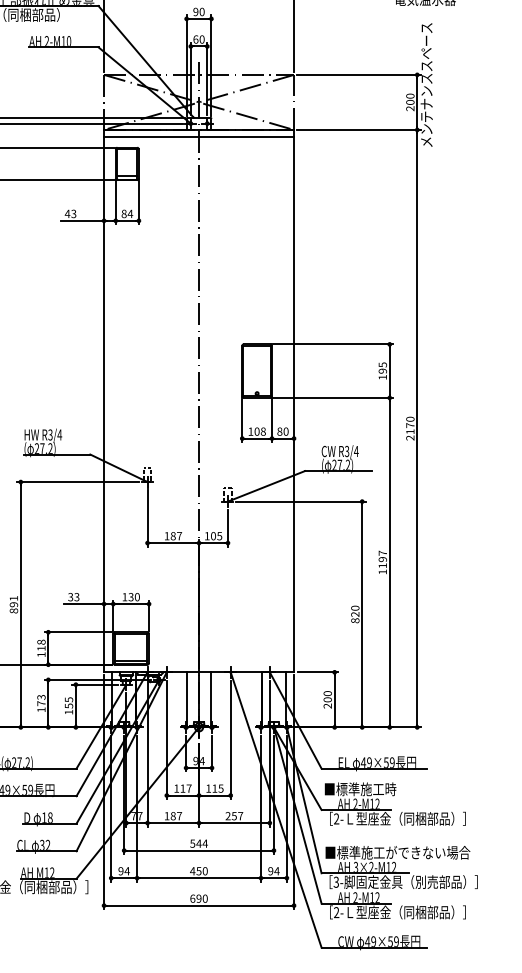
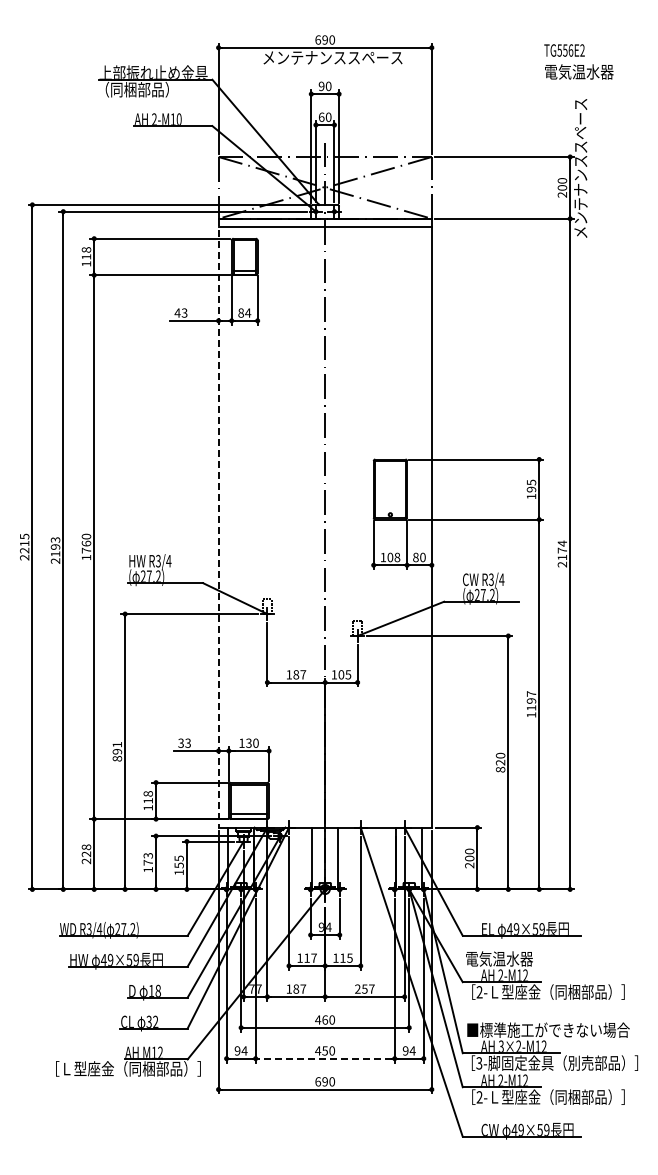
line: (104, 401) -> (218, 523), solid -> dashed
text: (410, 419) -> (562, 543), 2170 -> 2174
text: (360, 788) -> (506, 958), ■標準施工時 -> 電気温水器
text: (199, 843) -> (325, 1019), 544 -> 460
line: (198, 877) -> (324, 1058), solid -> dashed

